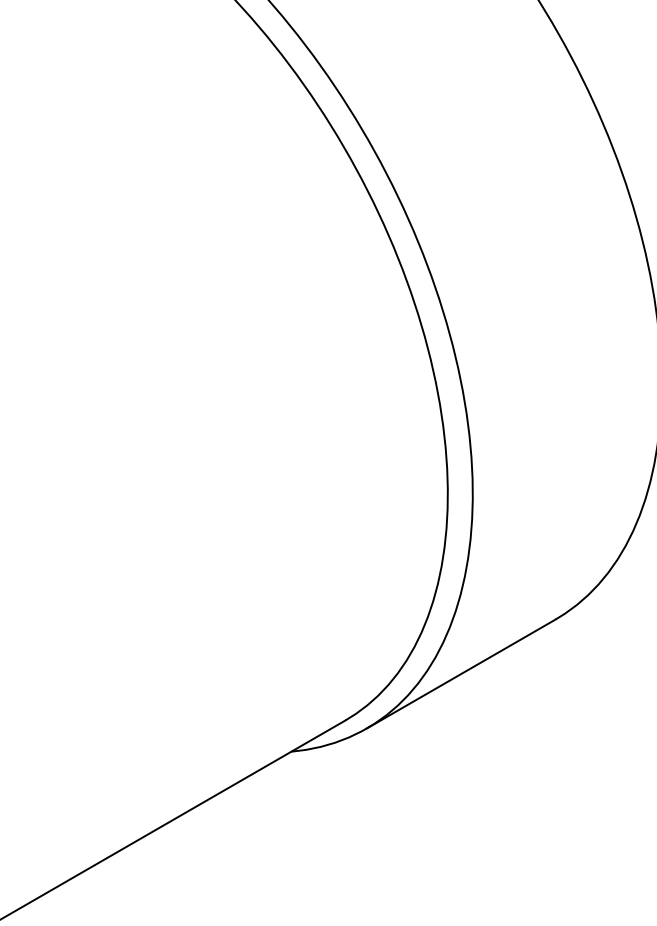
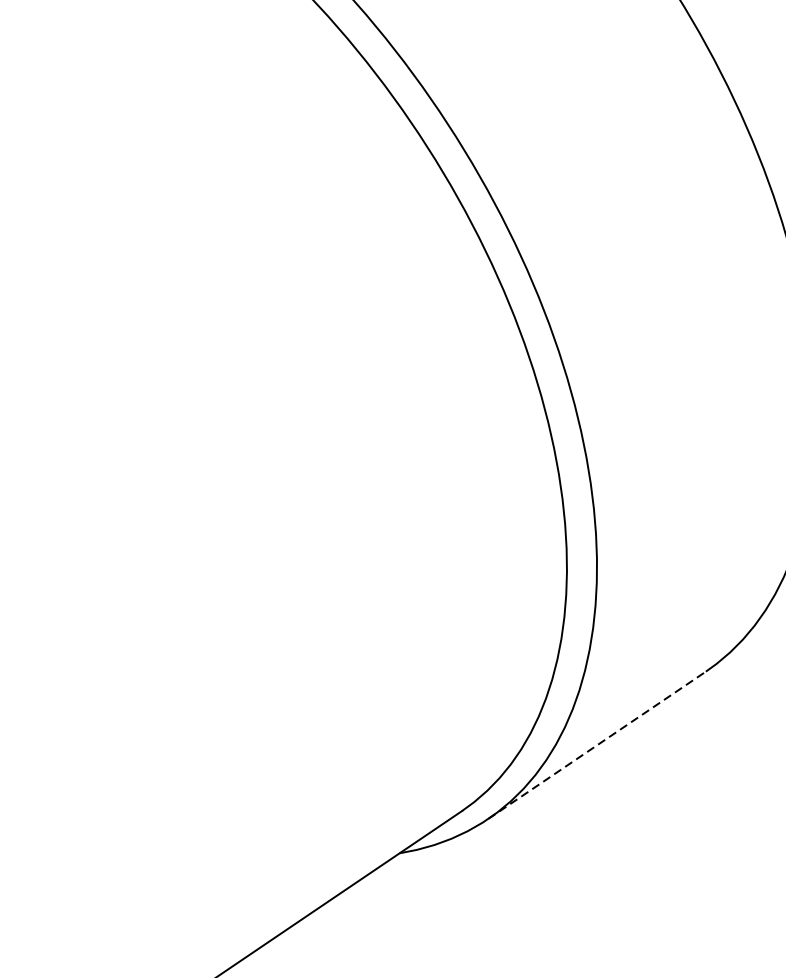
line: (461, 674) -> (597, 745), solid -> dashed

